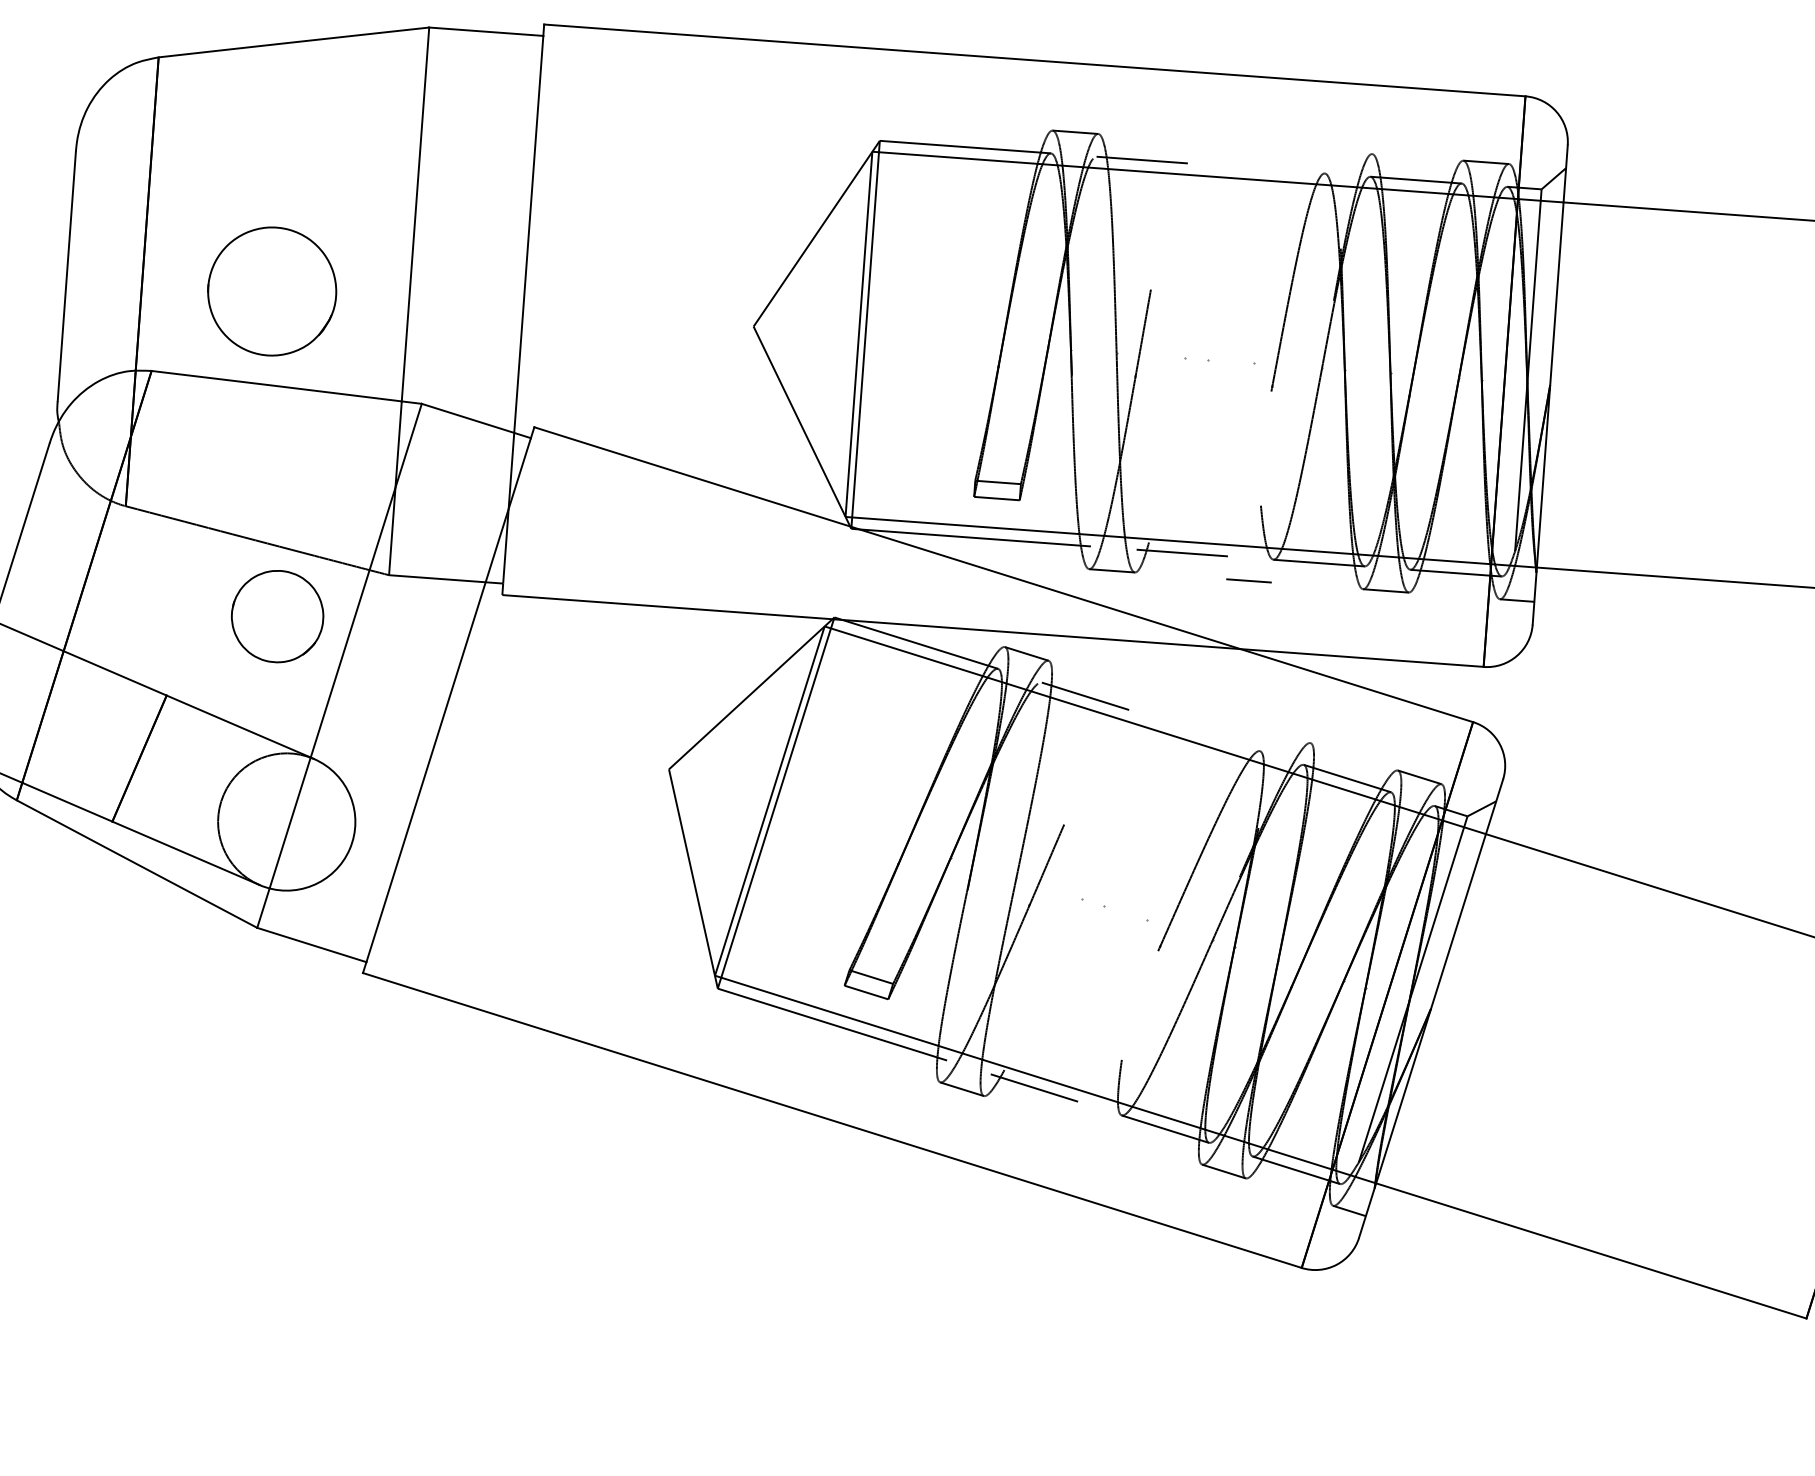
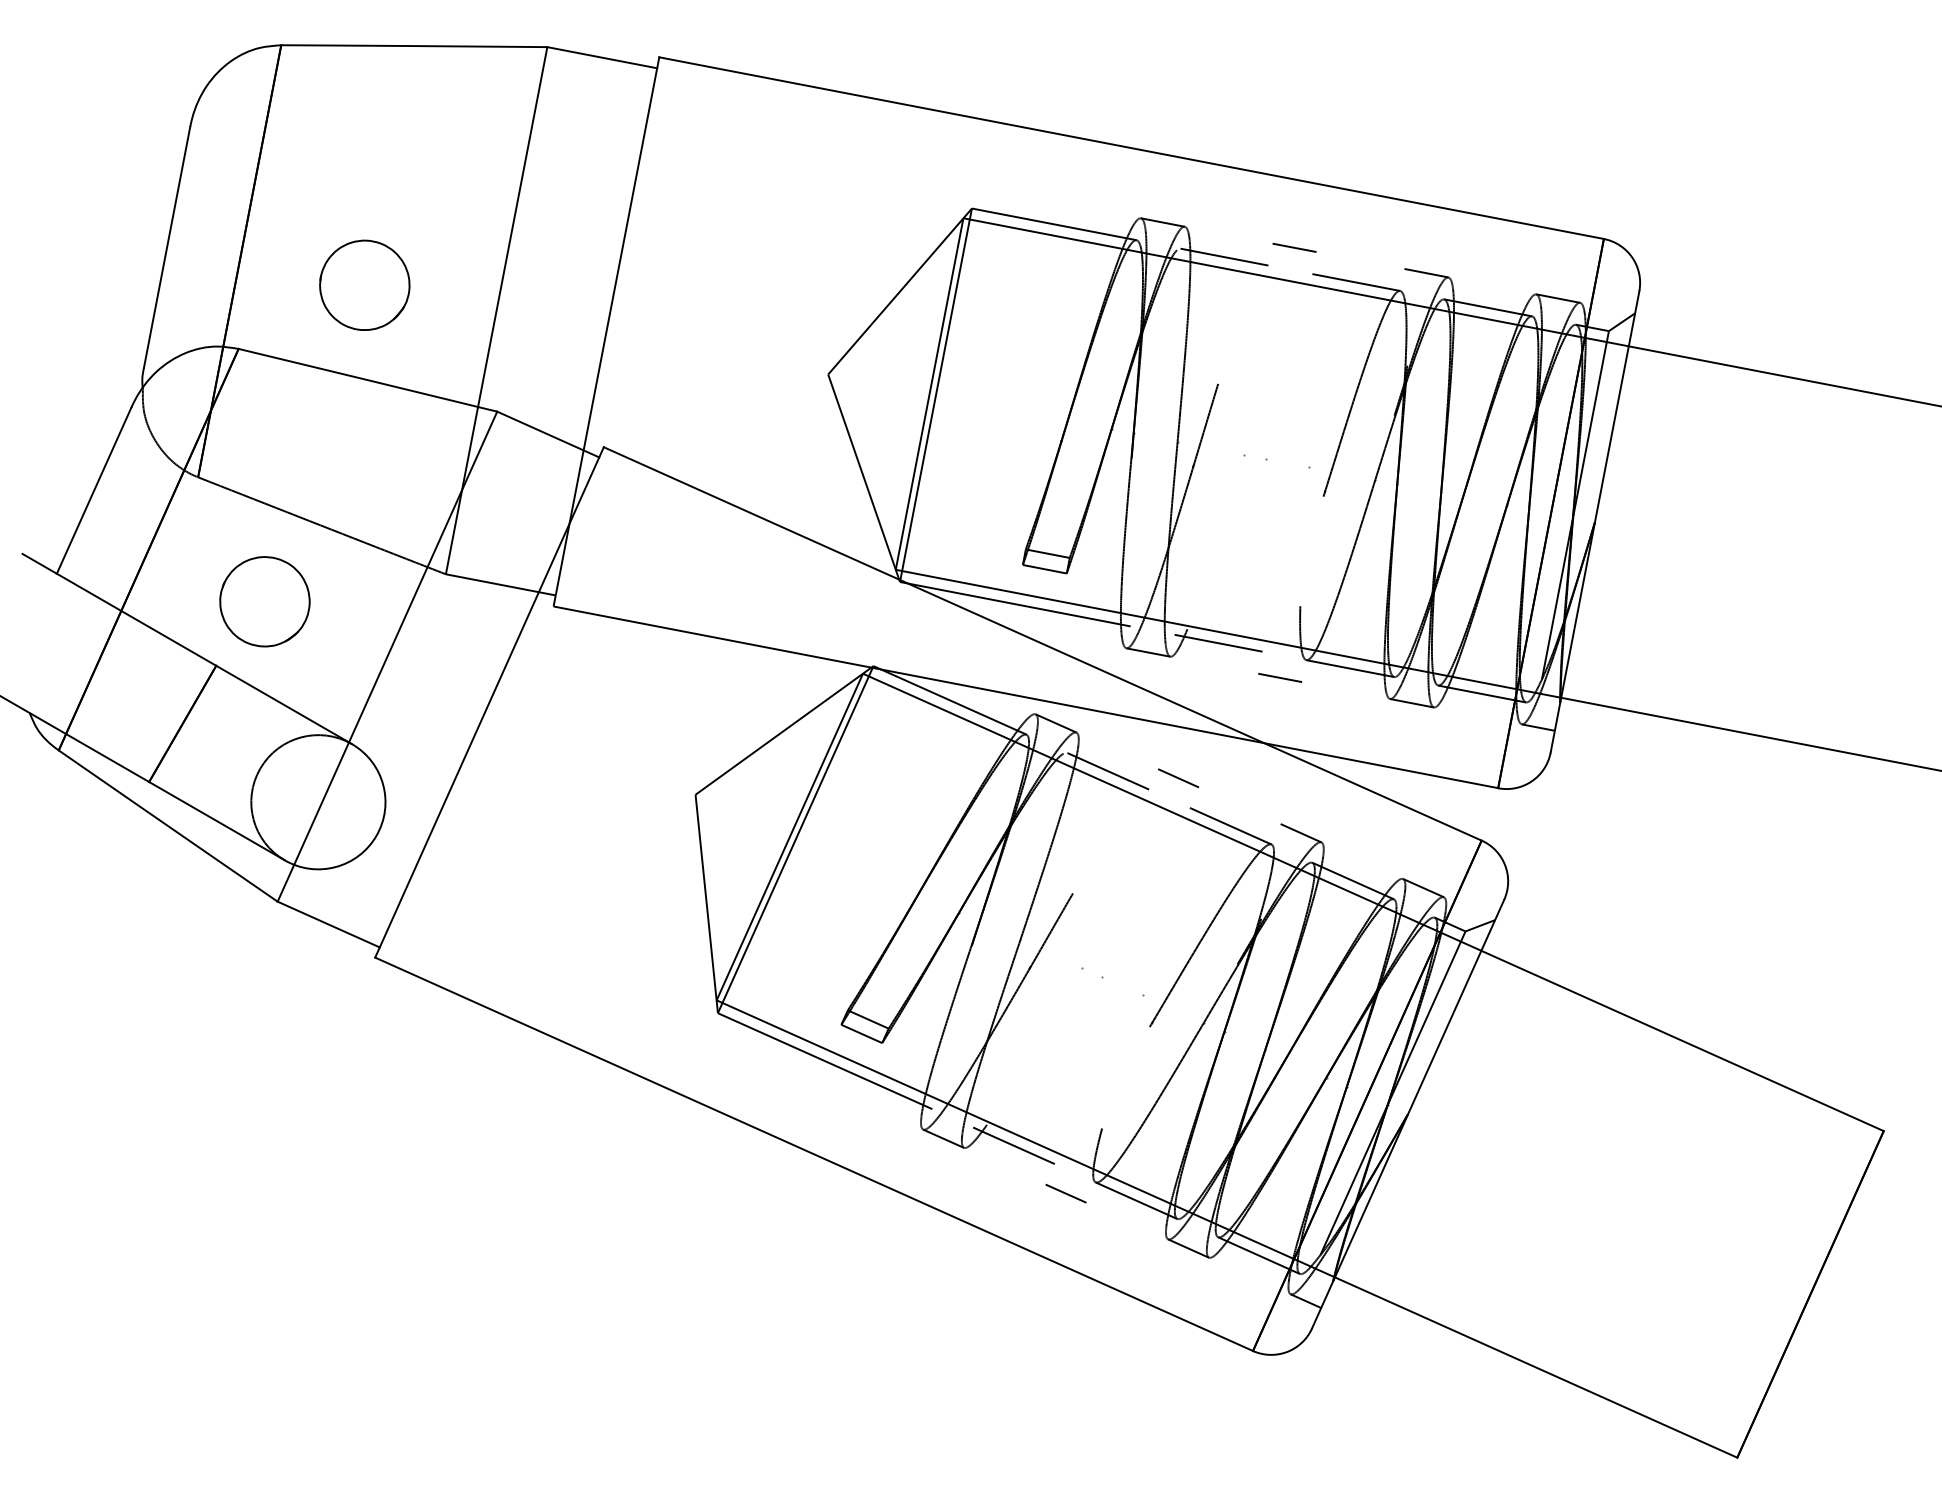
line: (1212, 141) -> (1294, 247), added
line: (1349, 151) -> (1426, 272), added
line: (1279, 170) -> (1356, 282), added
part: (271, 290) -> (364, 284), size x0.71
part: (277, 616) -> (264, 601), moved
line: (1157, 695) -> (1178, 778), added
line: (1216, 736) -> (1230, 825), added
line: (1288, 736) -> (1300, 833), added
line: (1092, 1130) -> (1065, 1193), added

